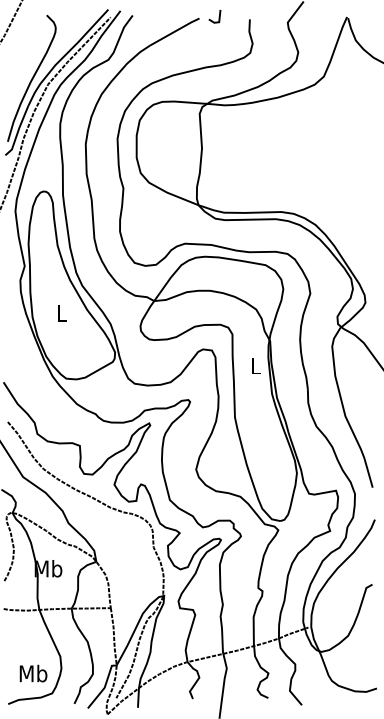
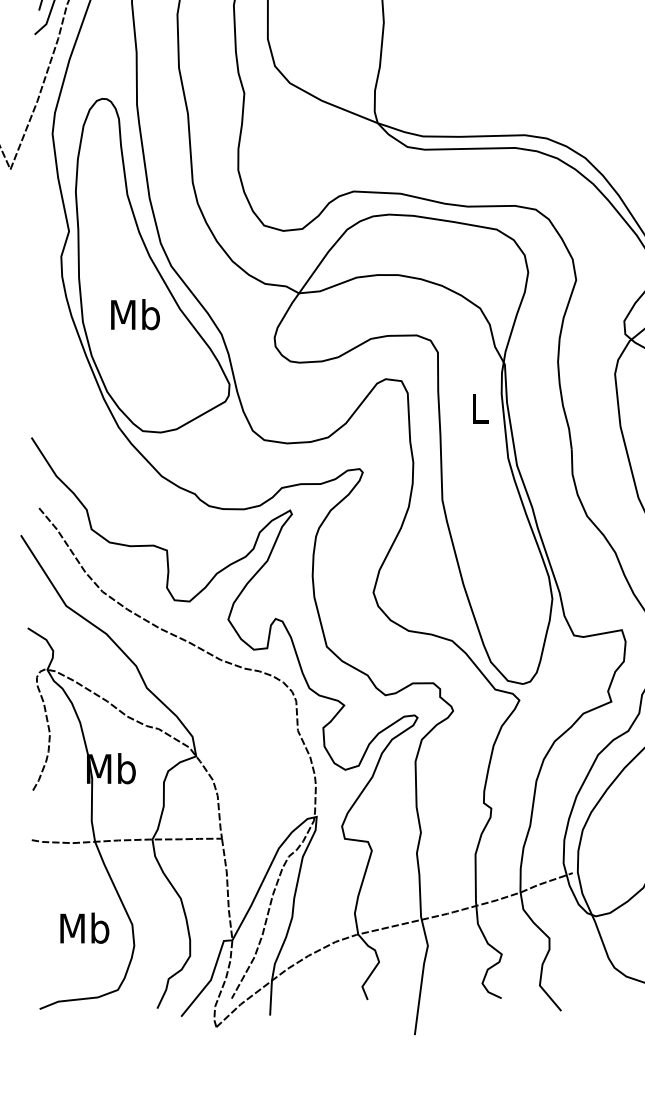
text: (61, 312) -> (134, 313), L -> Mb
text: (33, 673) -> (84, 928), moved

